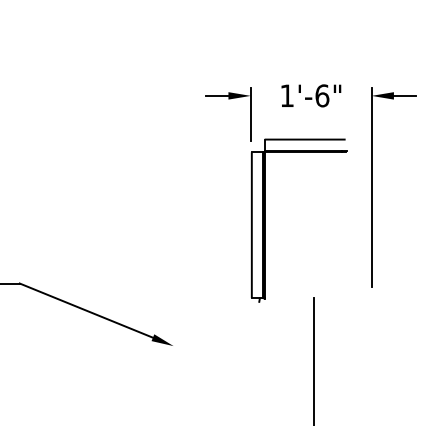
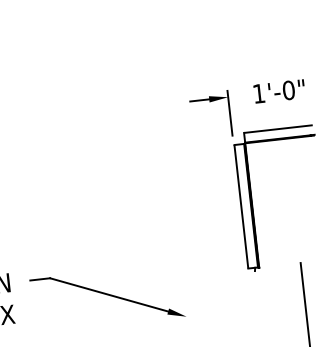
text: (322, 95) -> (288, 90), 1'-6" -> 1'-0"

